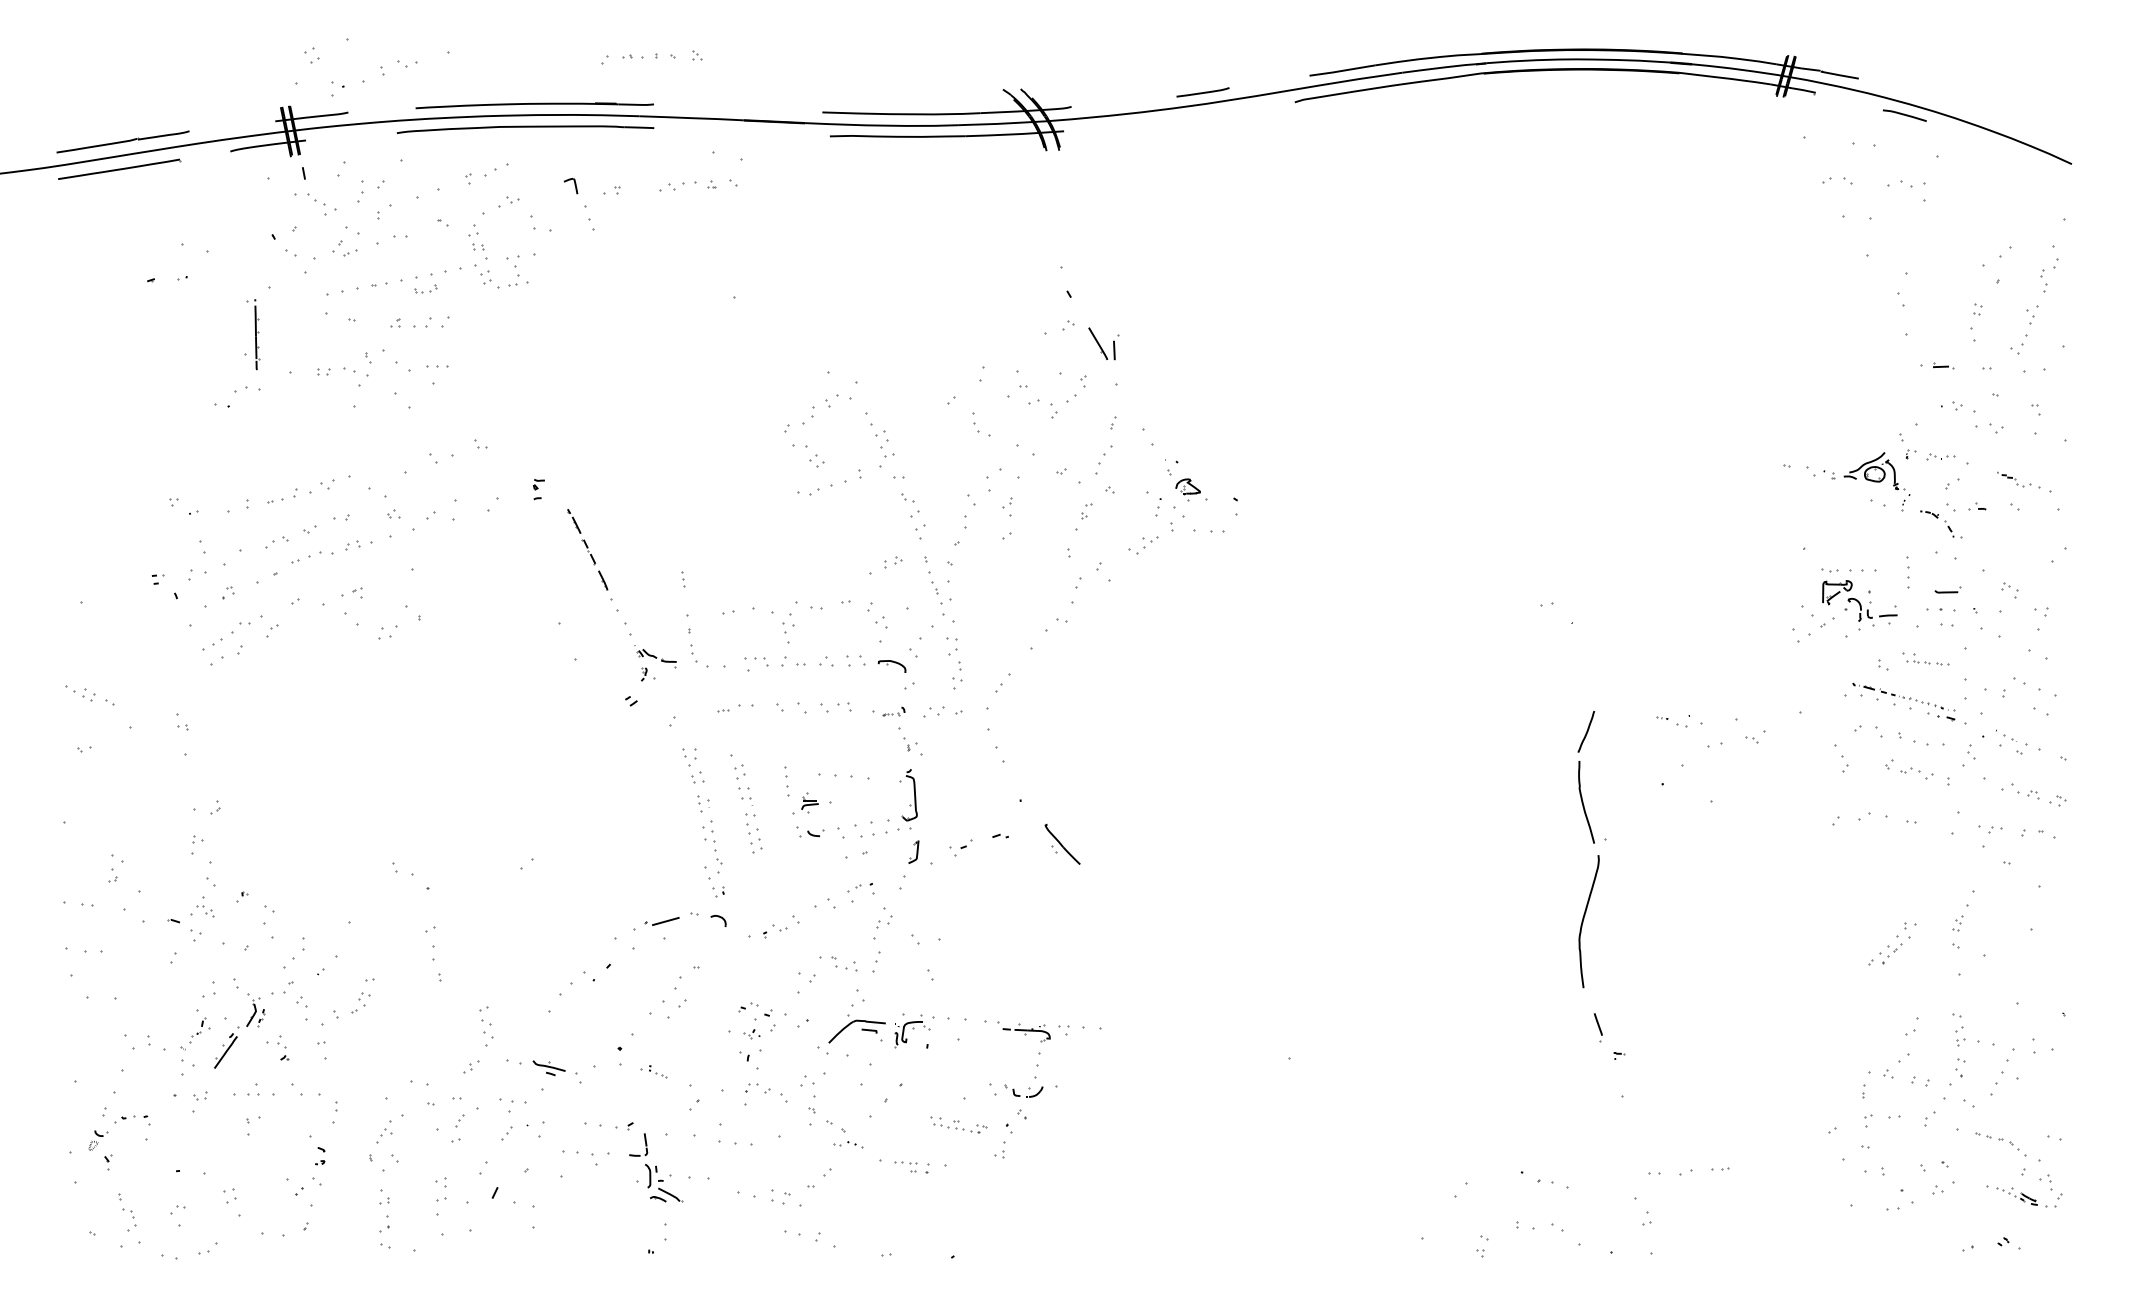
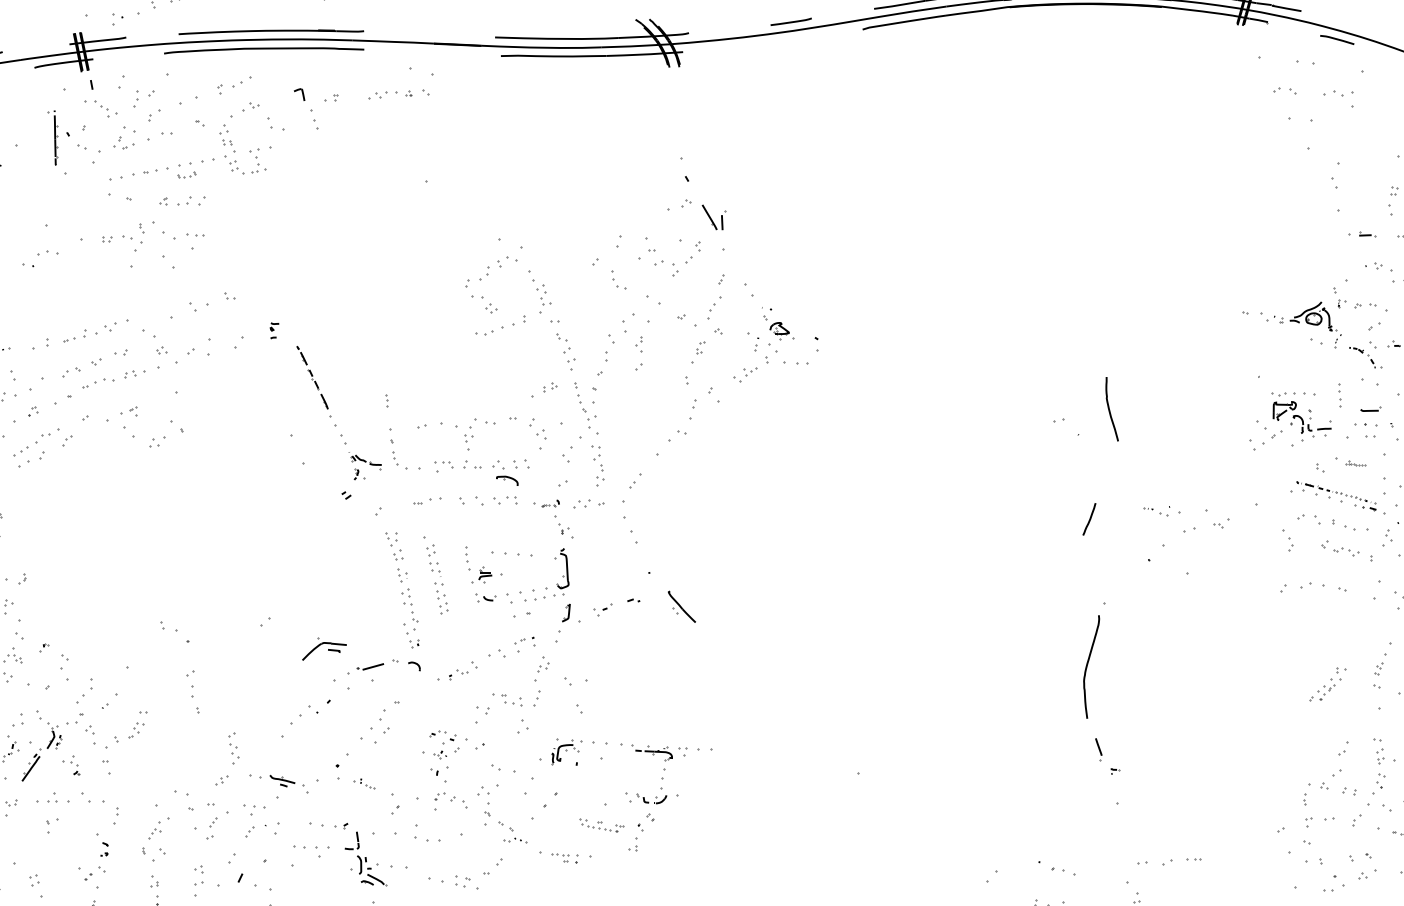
part: (253, 334) -> (53, 137), moved
part: (1927, 659) -> (1354, 463), size x0.6
part: (891, 666) -> (506, 480), moved
curve: (1583, 802) -> (1109, 409), moved
part: (856, 1028) -> (324, 649), moved

